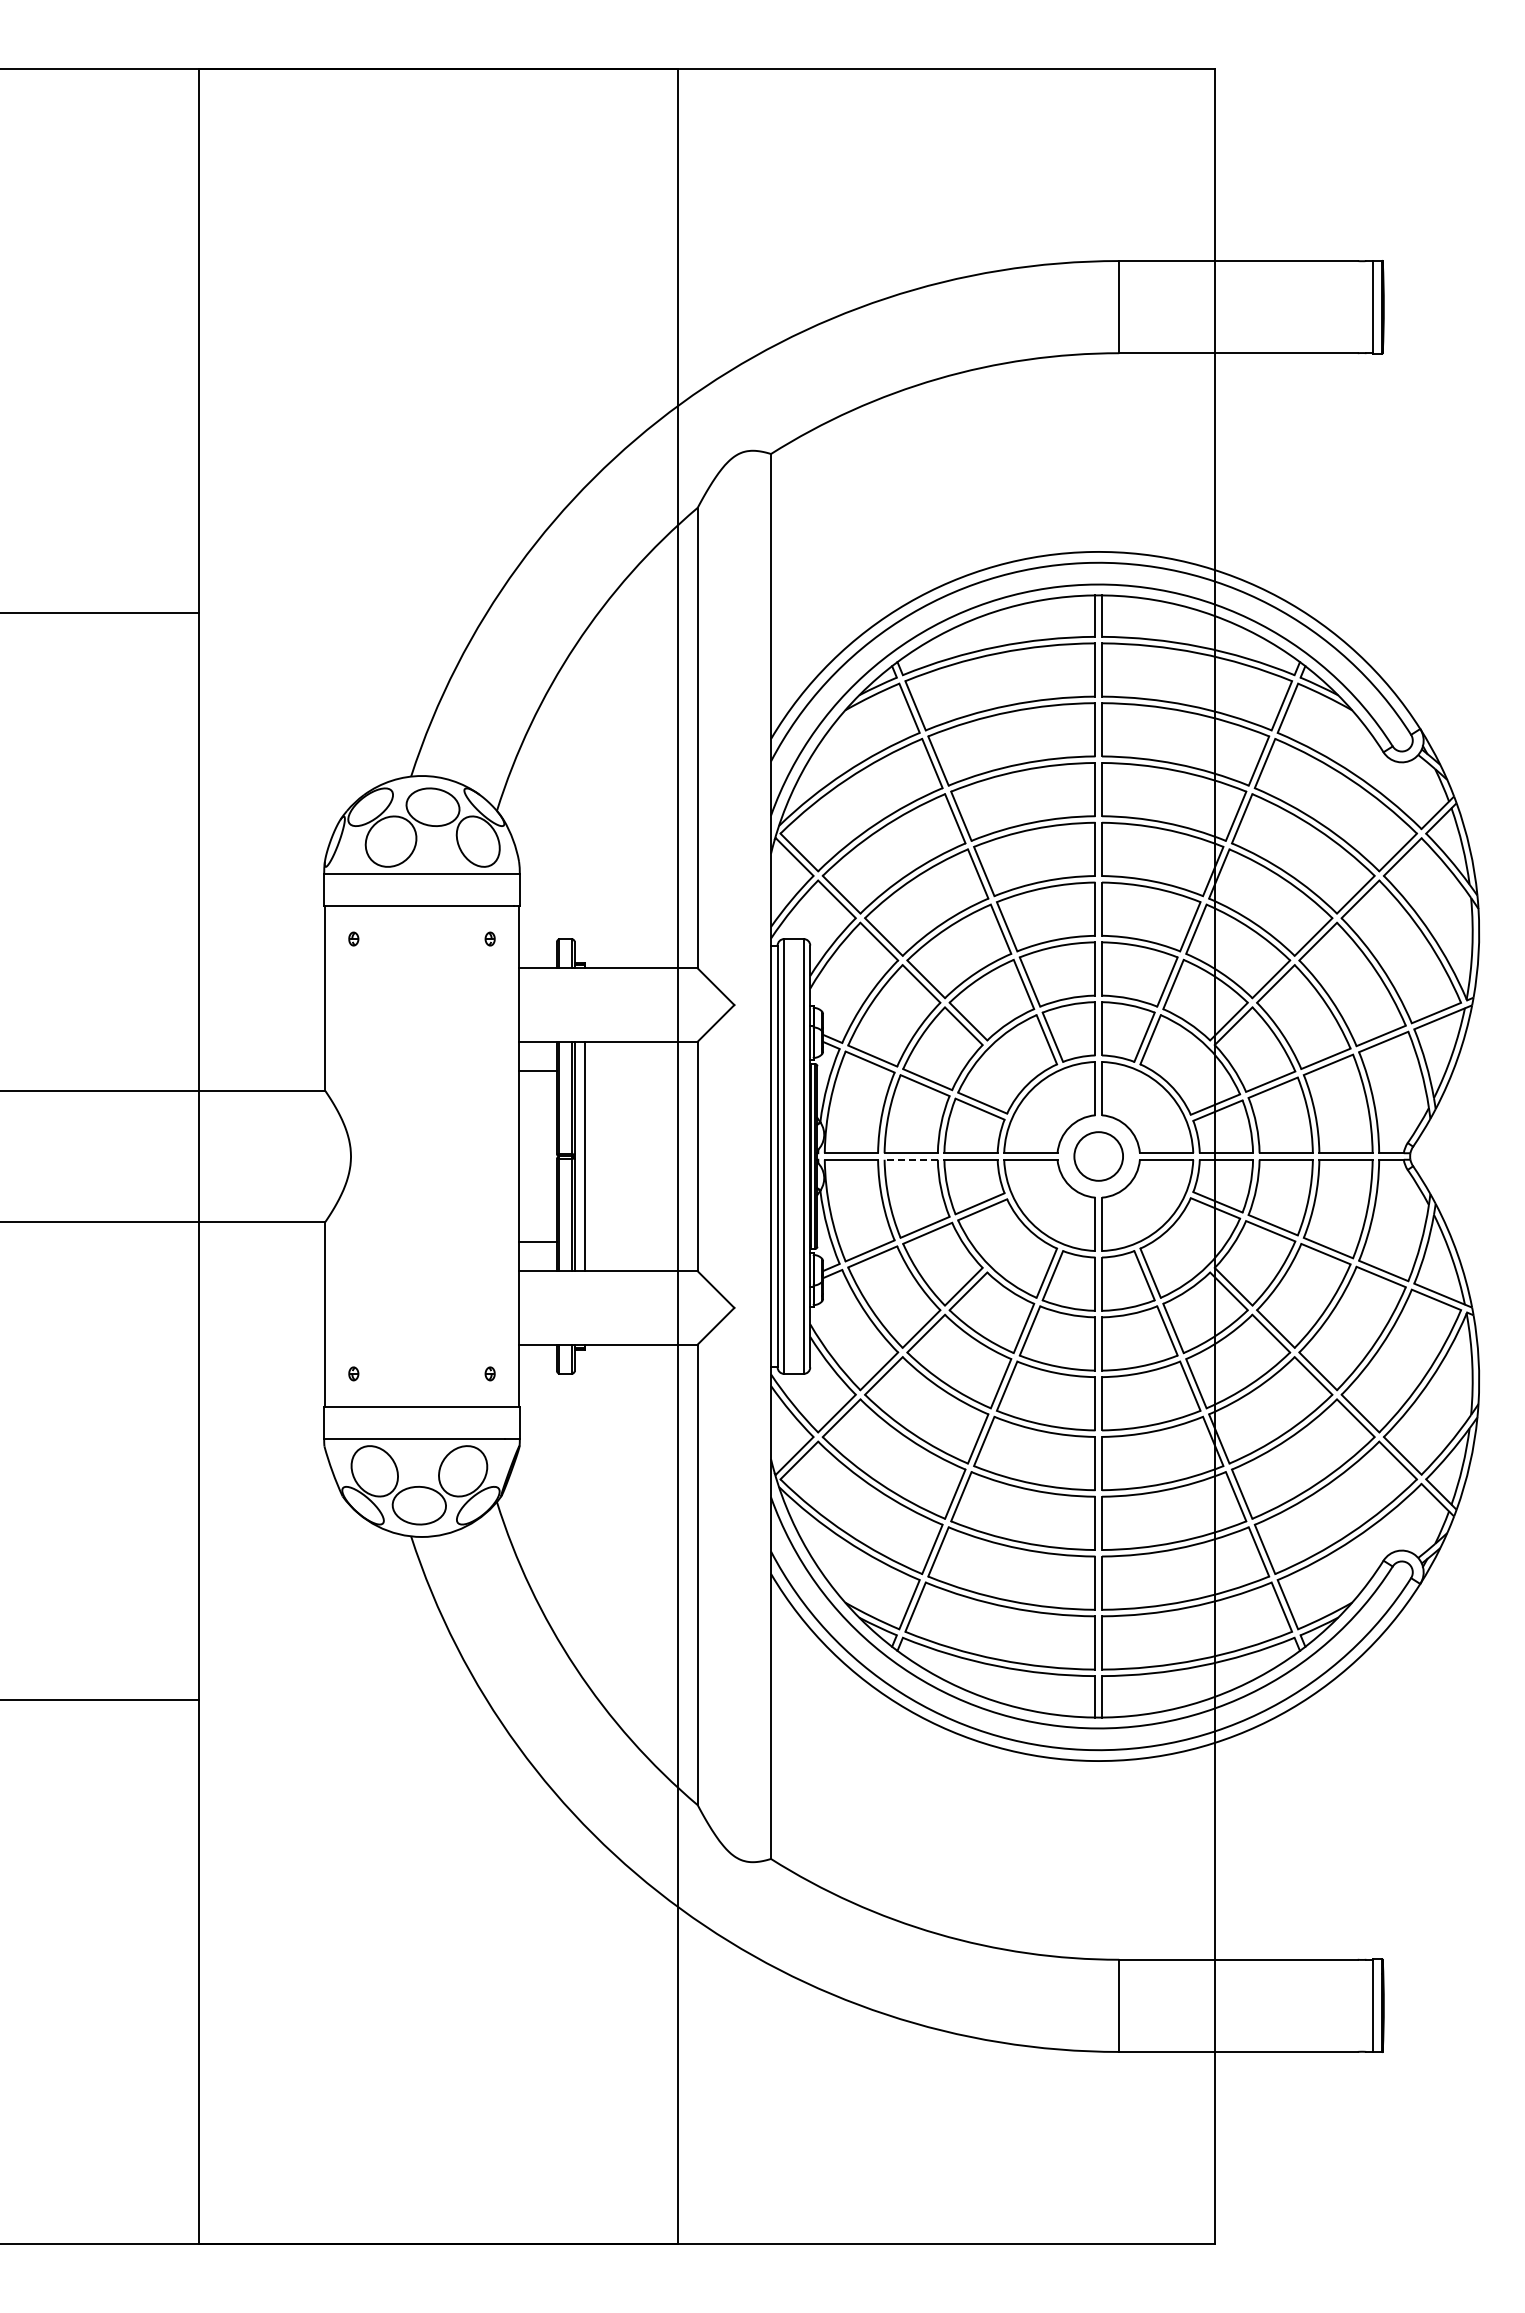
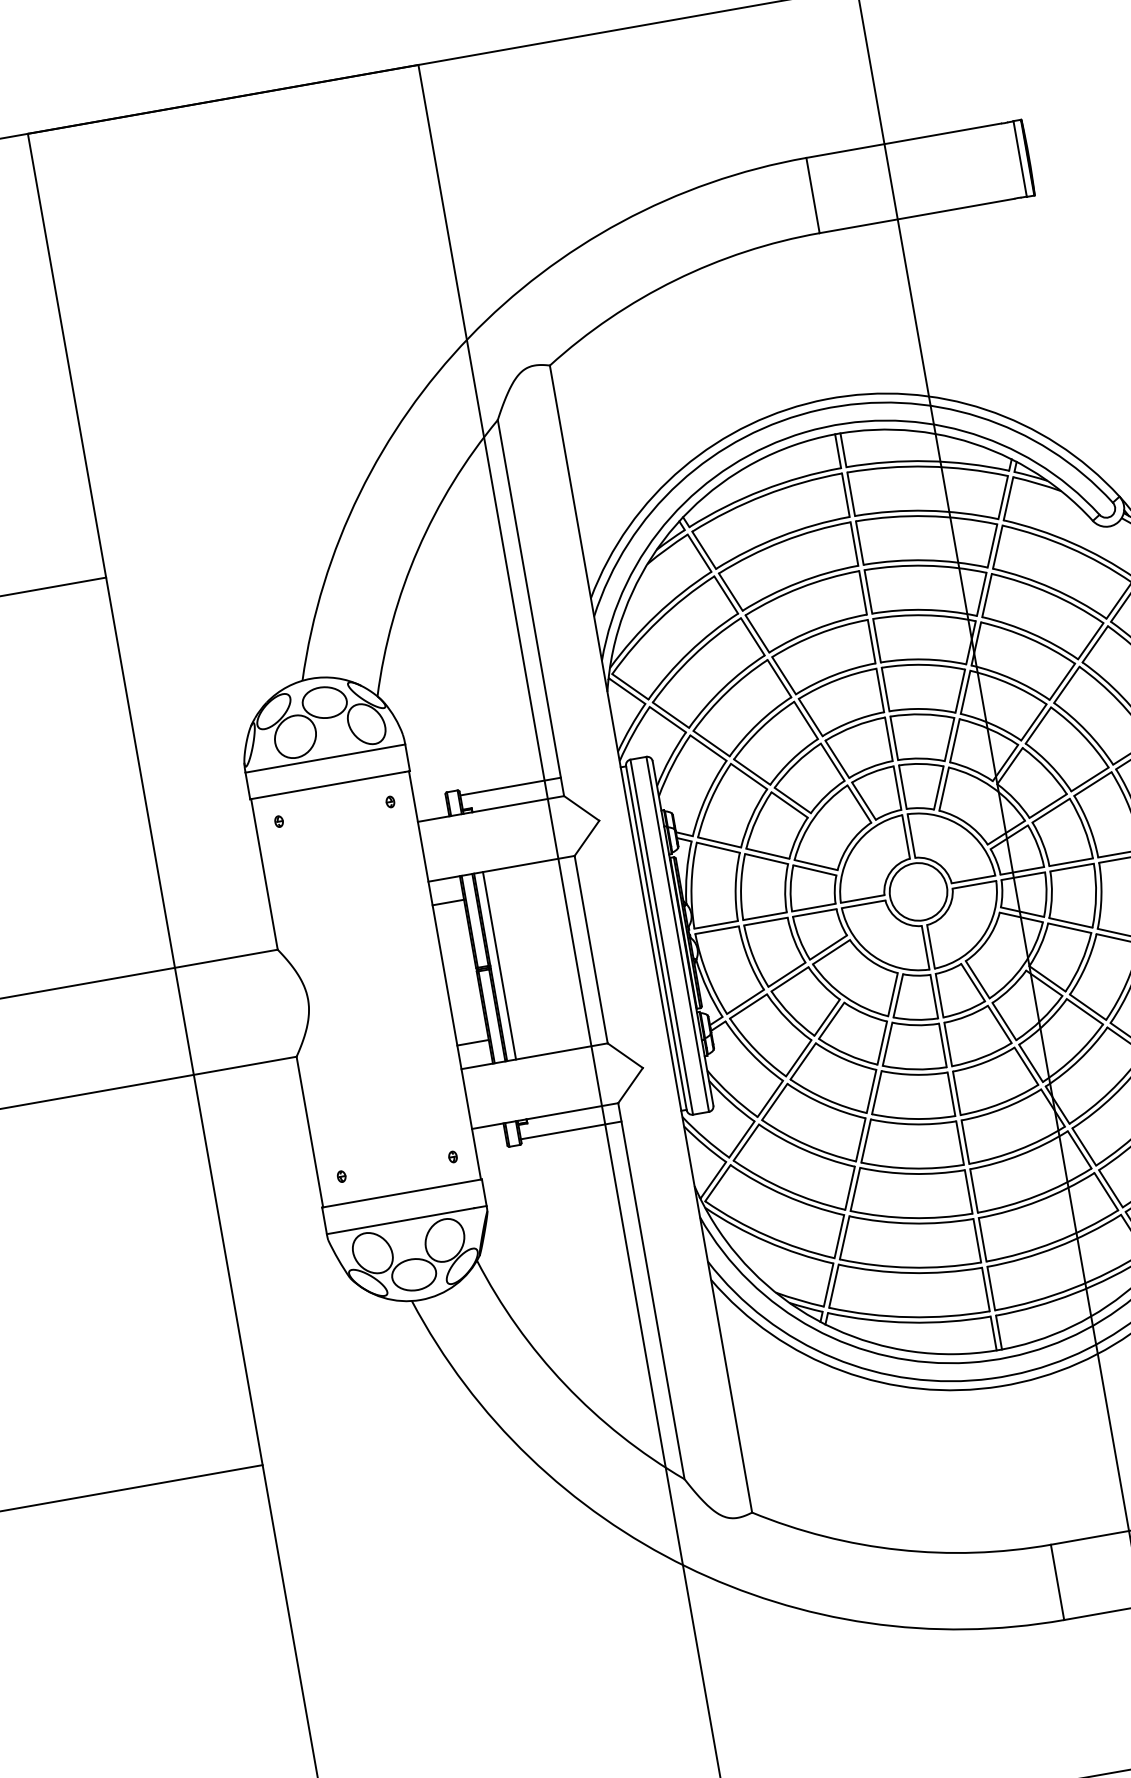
line: (635, 945) -> (510, 786), added
circle: (1098, 1156) -> (918, 891), size x1.43
line: (911, 1159) -> (766, 921), dashed -> solid
line: (635, 1367) -> (570, 1130), added

